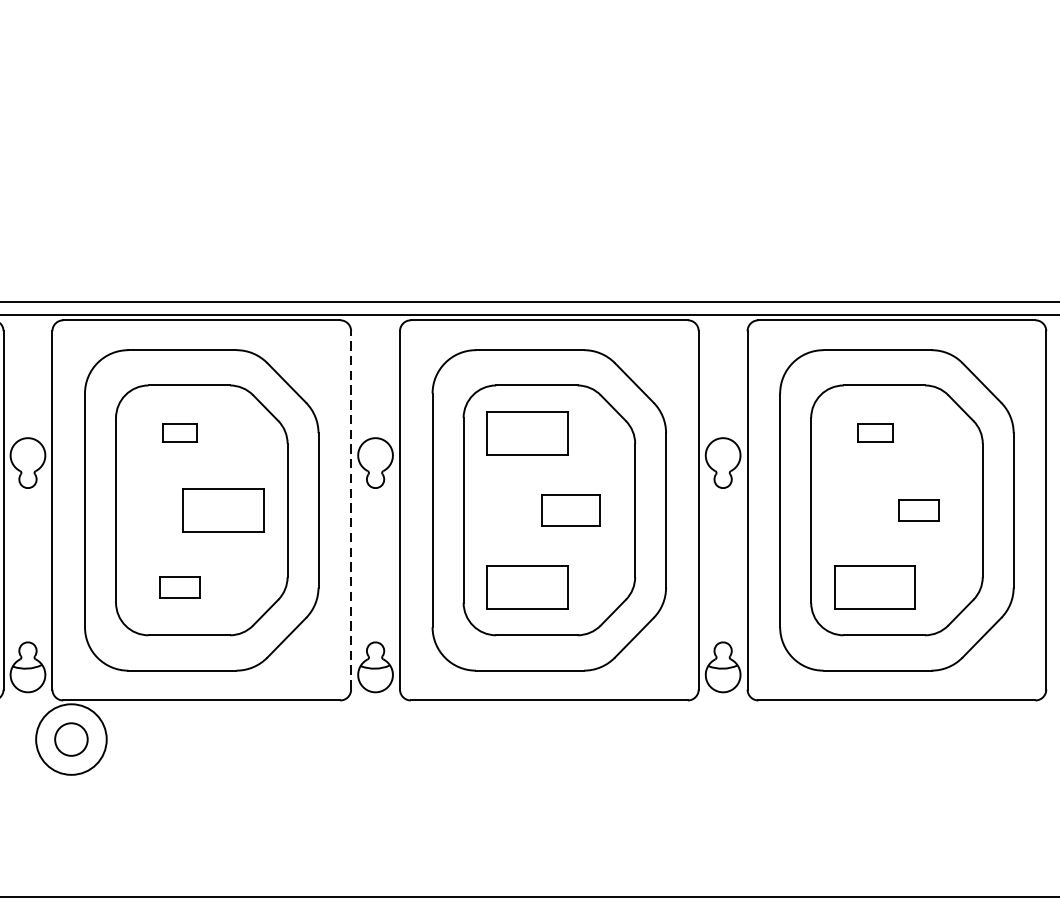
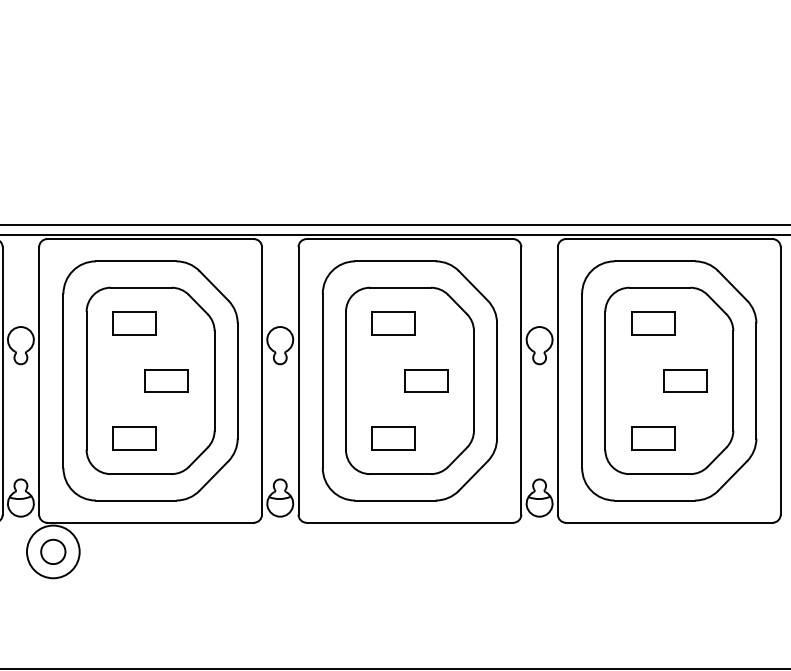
part: (180, 433) -> (134, 323), size x1.67
part: (527, 433) -> (393, 323), size x0.71
part: (875, 433) -> (653, 323), size x1.67
part: (223, 509) -> (166, 380), size x0.71
line: (351, 509) -> (262, 380), dashed -> solid
part: (918, 509) -> (685, 380), size x1.43
part: (180, 587) -> (134, 438), size x1.43
part: (527, 587) -> (393, 438), size x0.71
part: (875, 587) -> (653, 438), size x0.71

